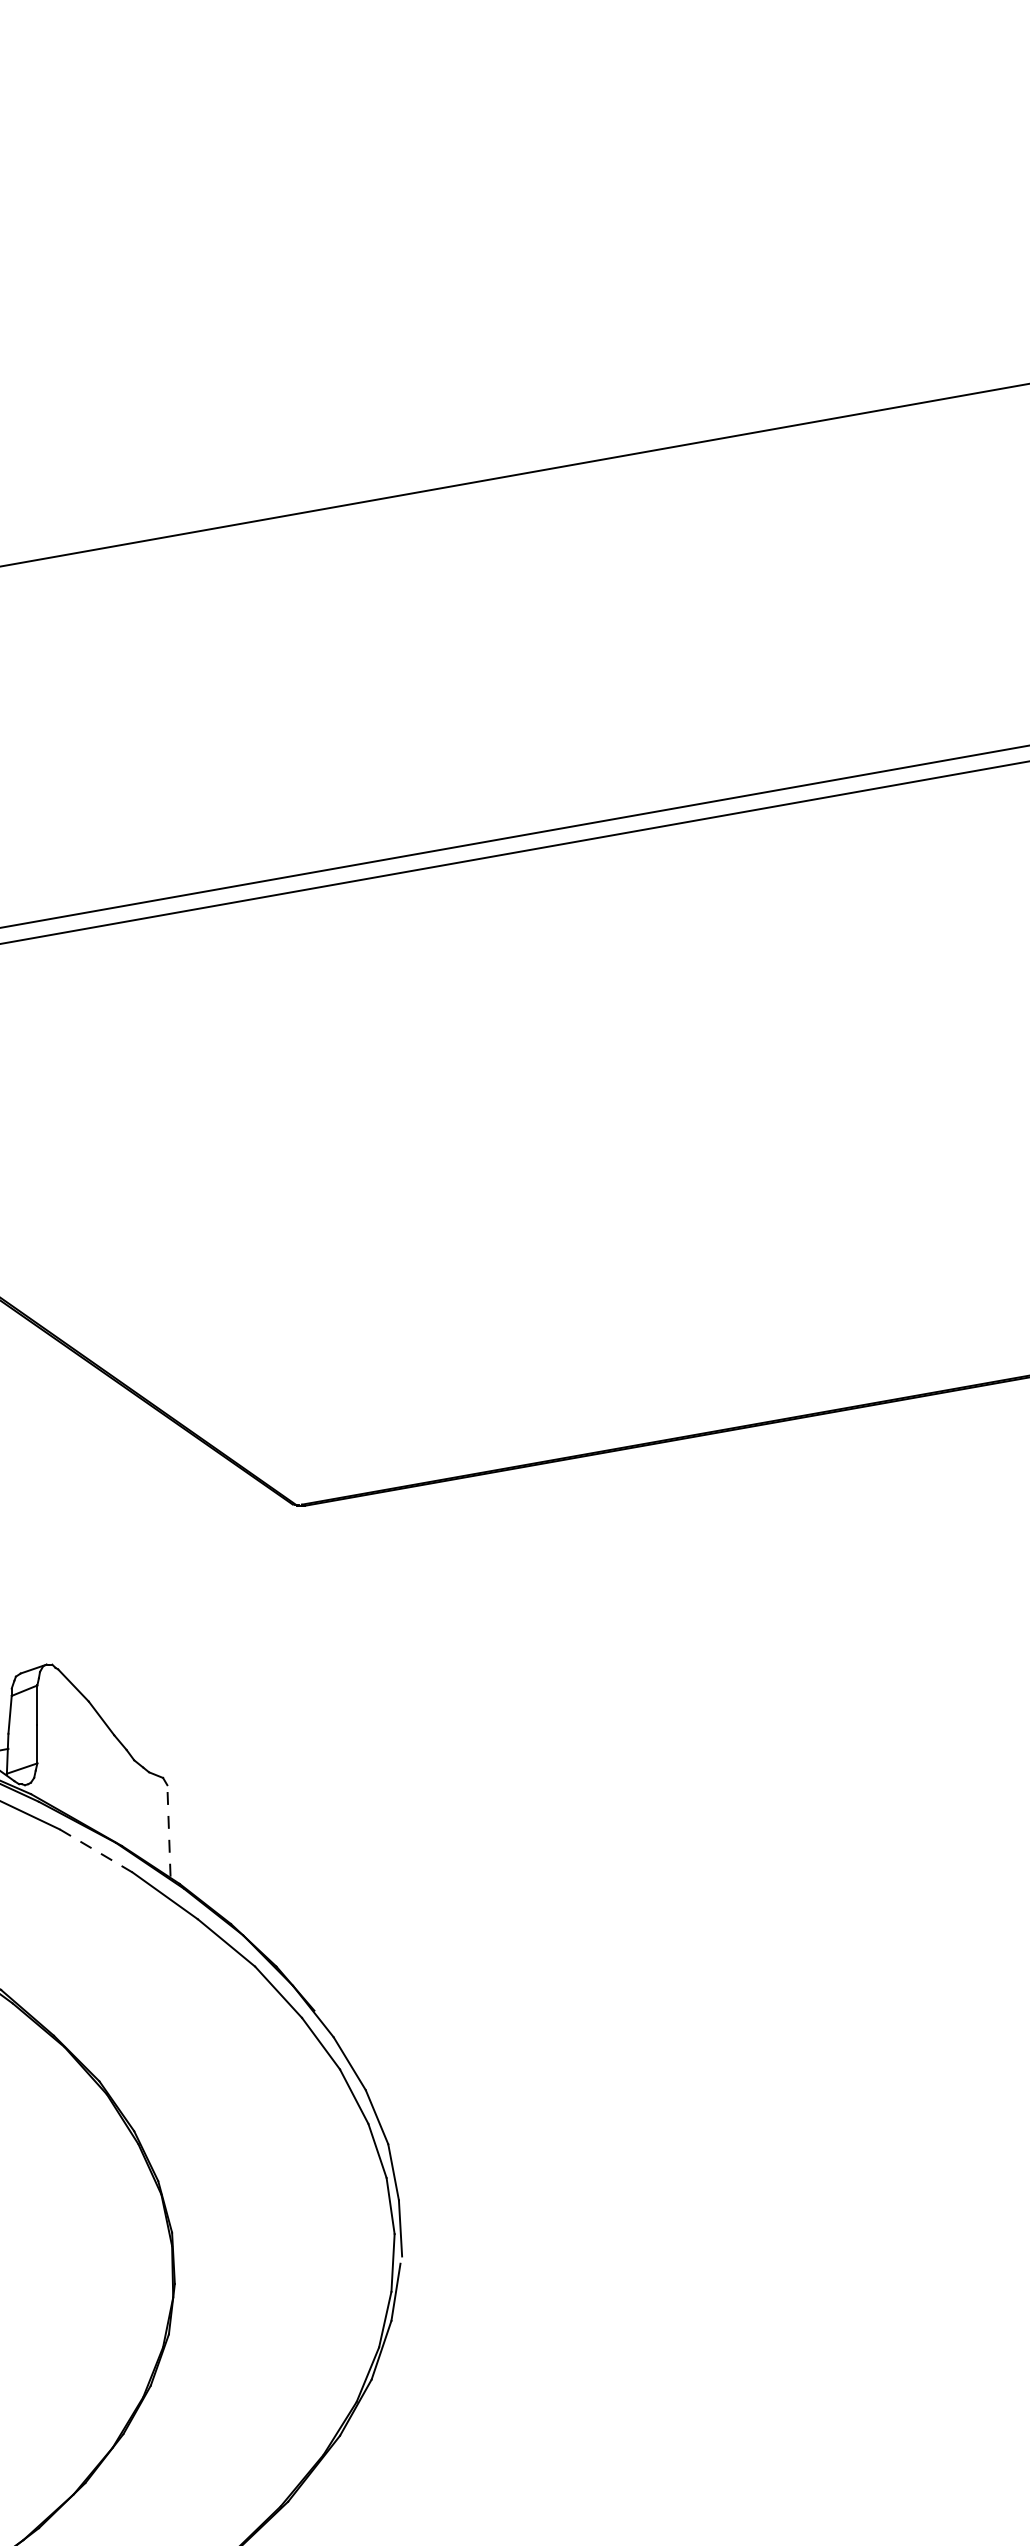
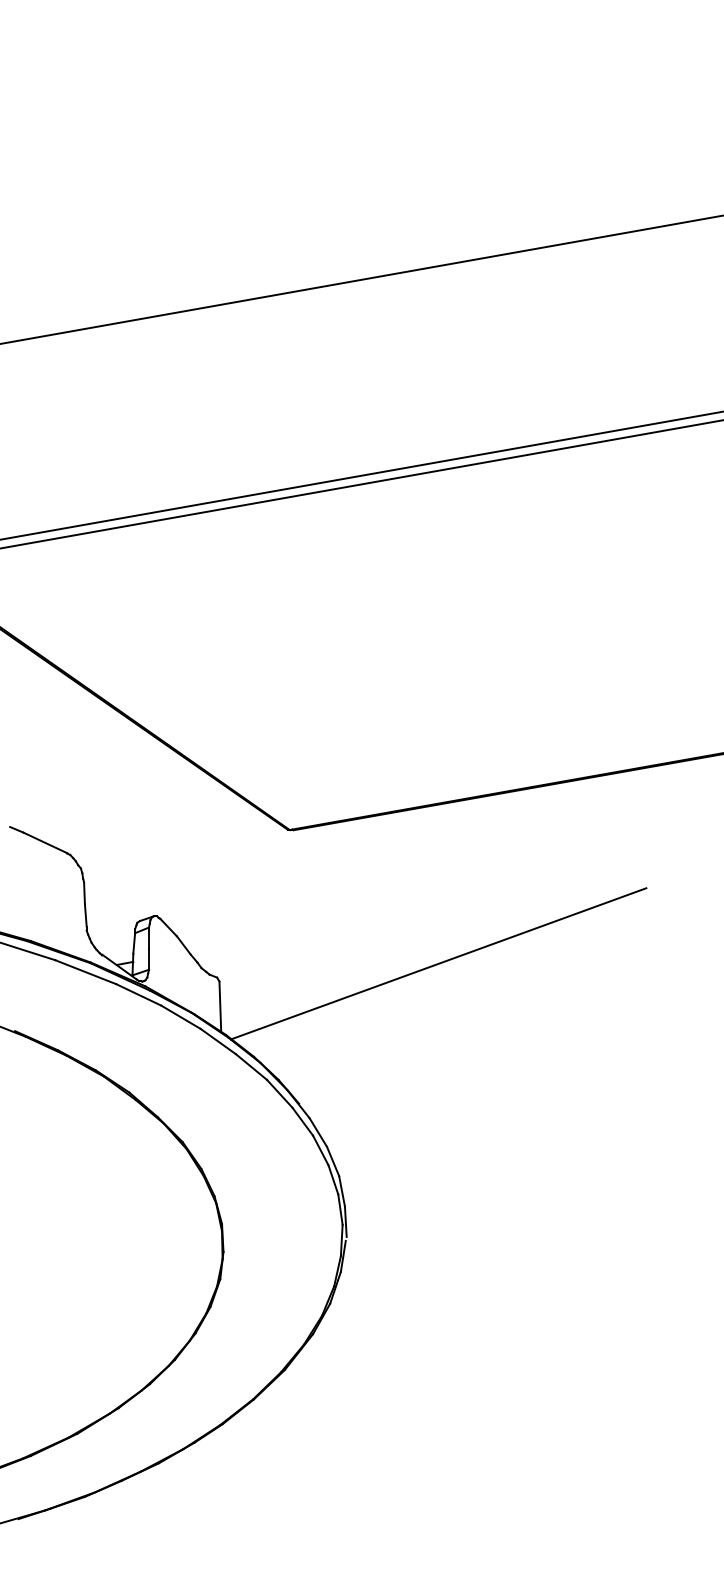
line: (571, 1751) -> (438, 963), added
line: (169, 1831) -> (220, 1006), dashed -> solid
line: (95, 1851) -> (180, 1017), dashed -> solid

